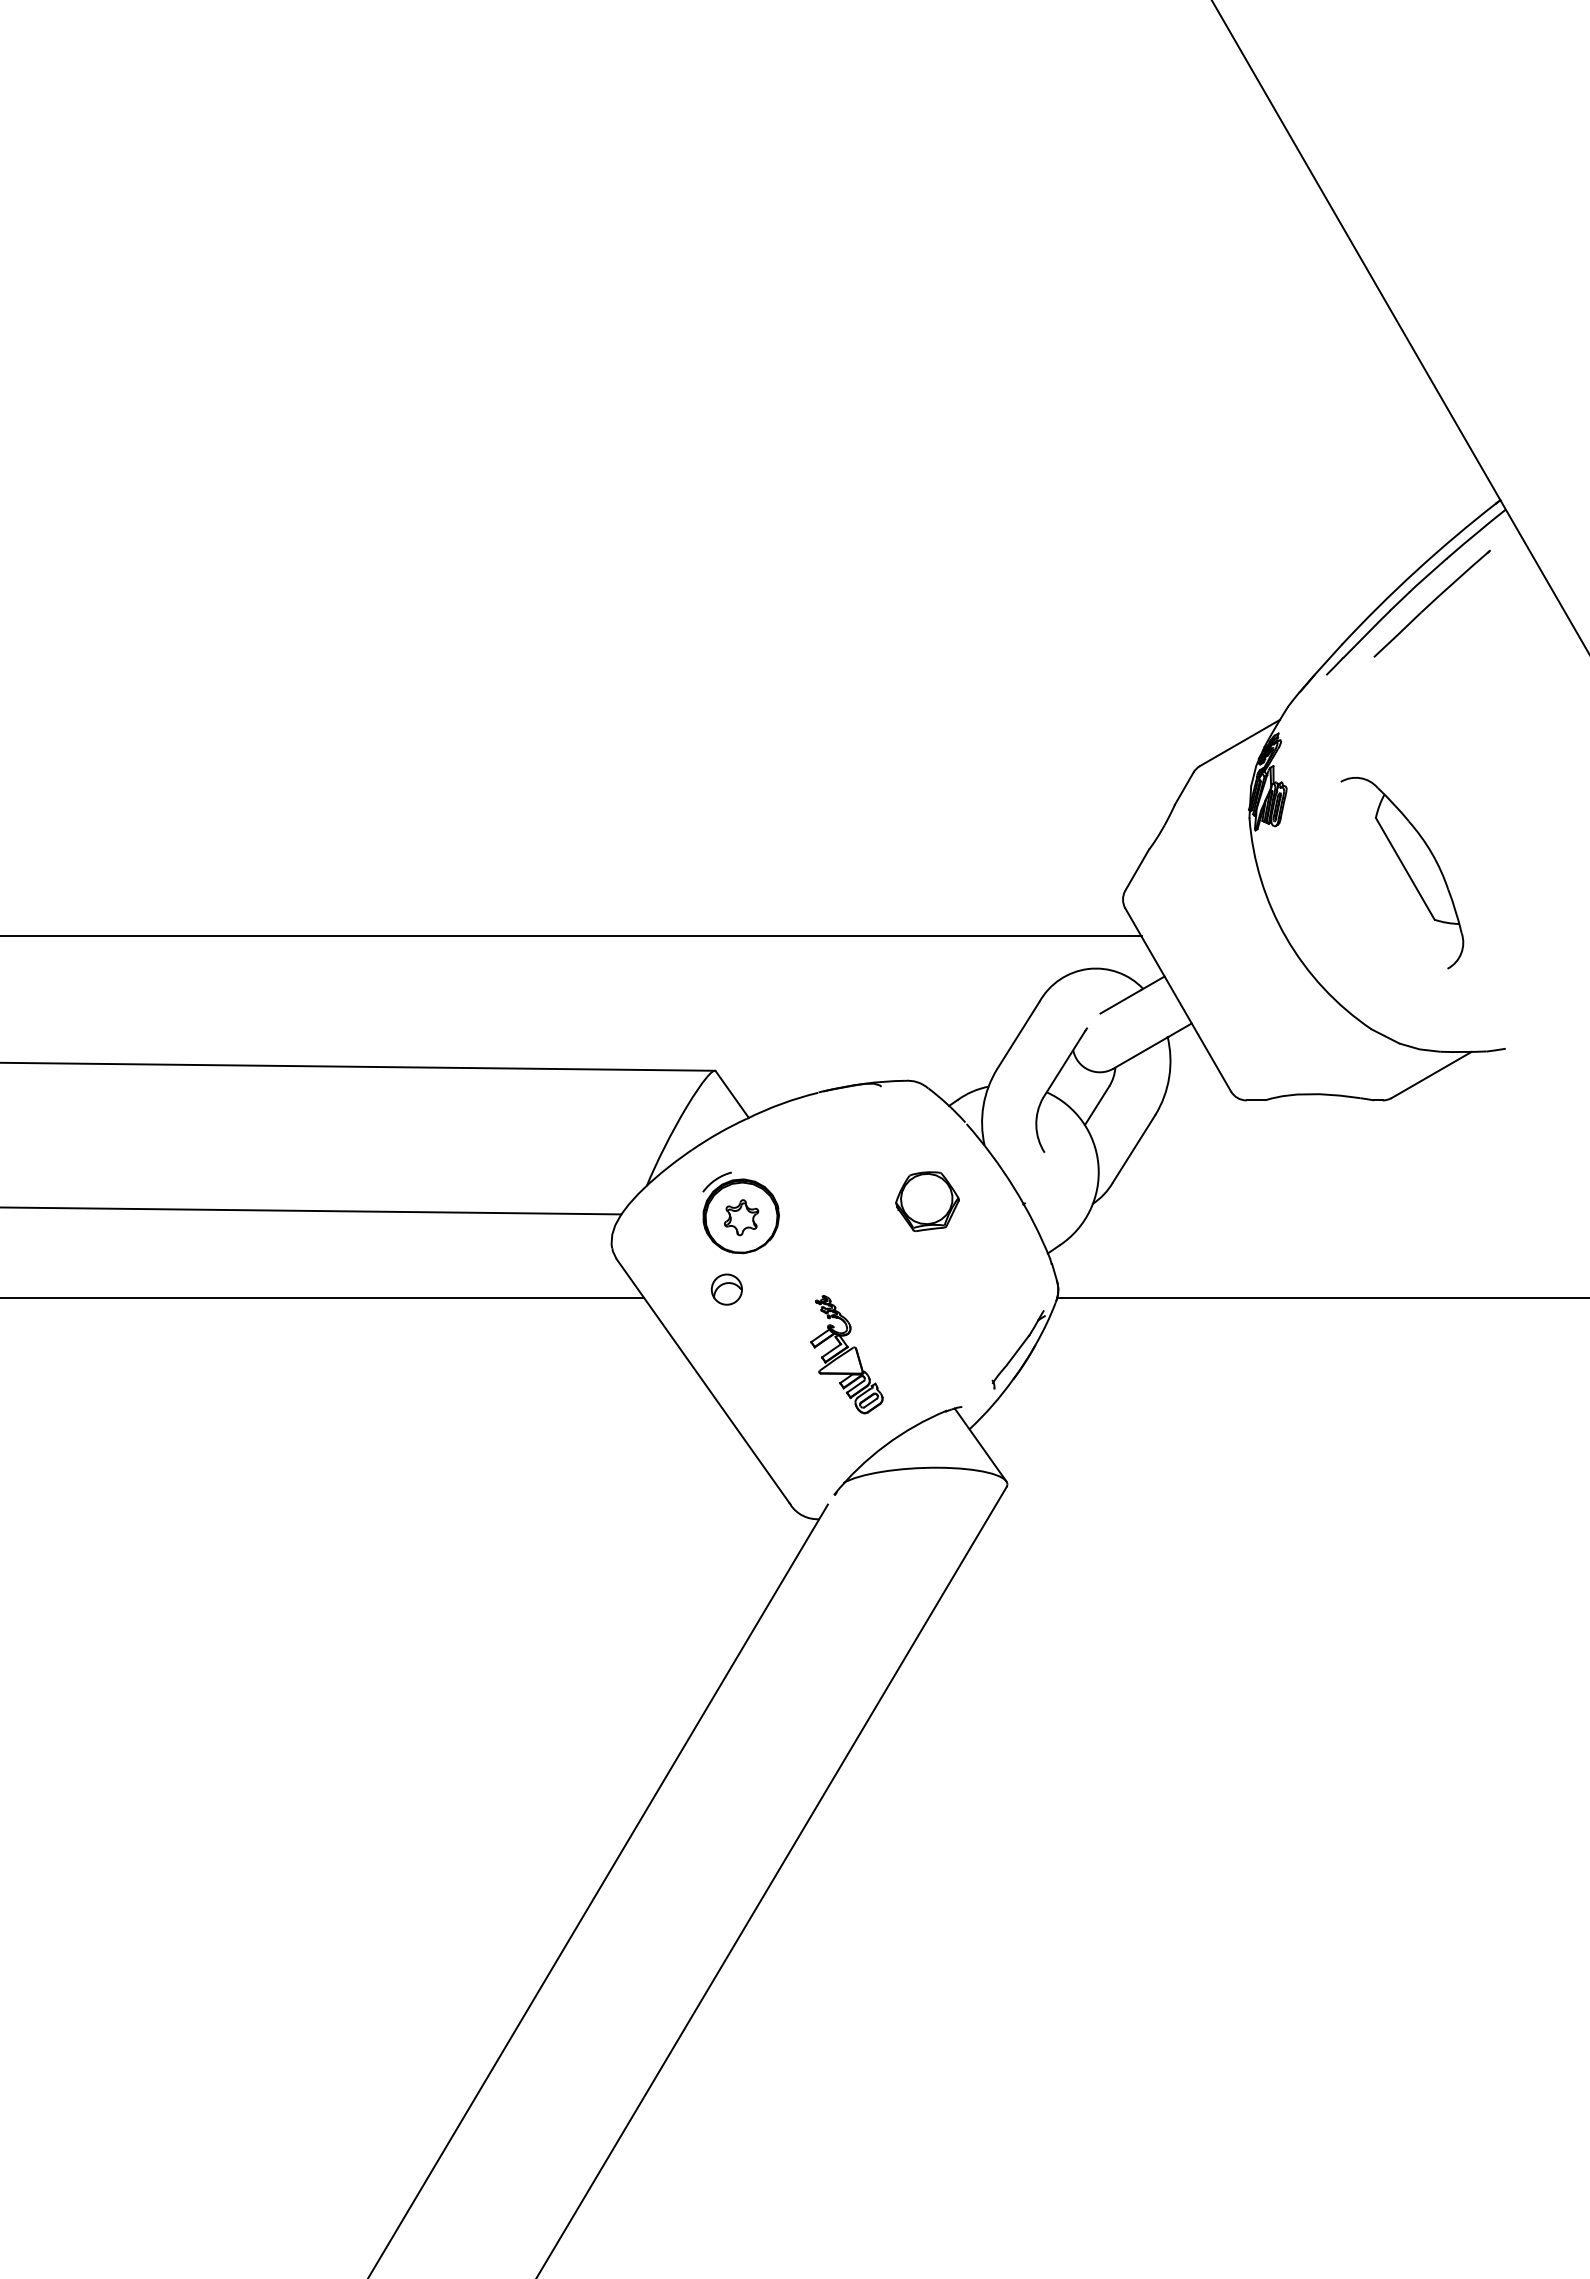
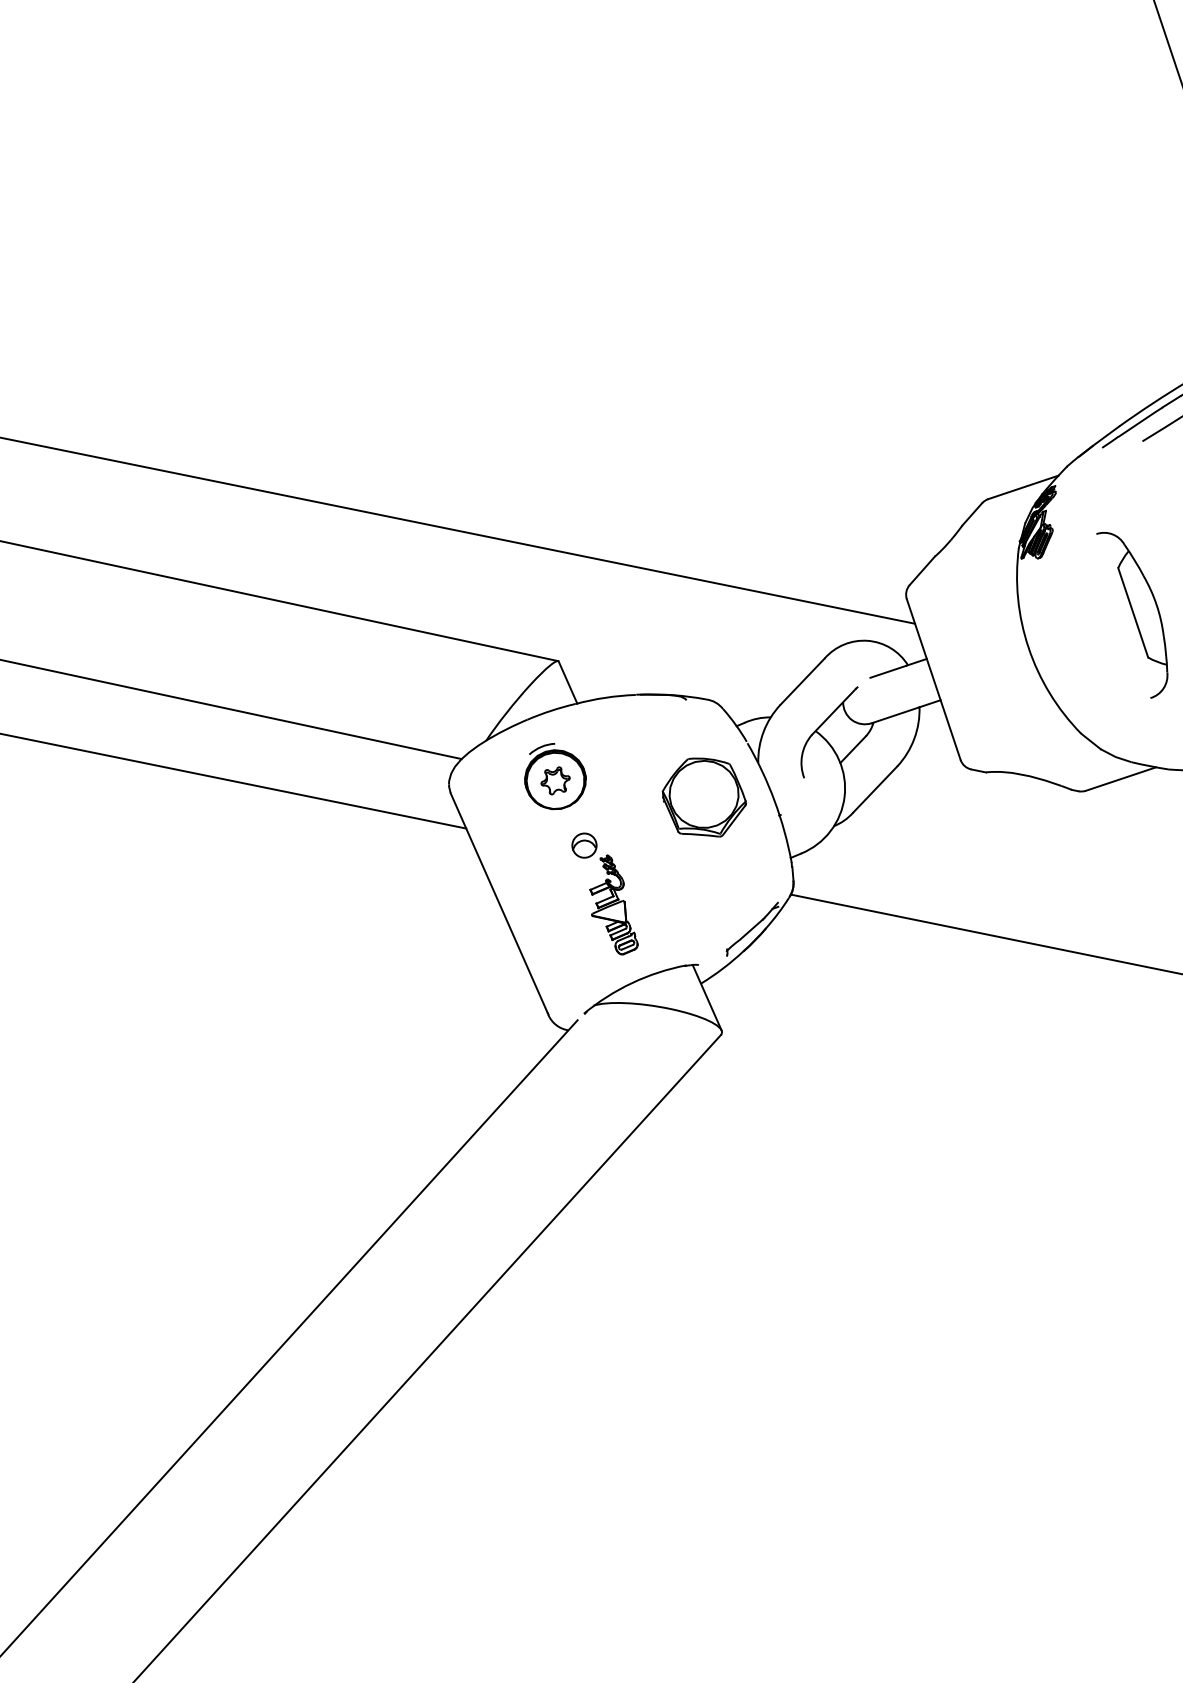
part: (927, 1201) -> (704, 797), size x1.67
part: (726, 1289) -> (584, 845), moved

